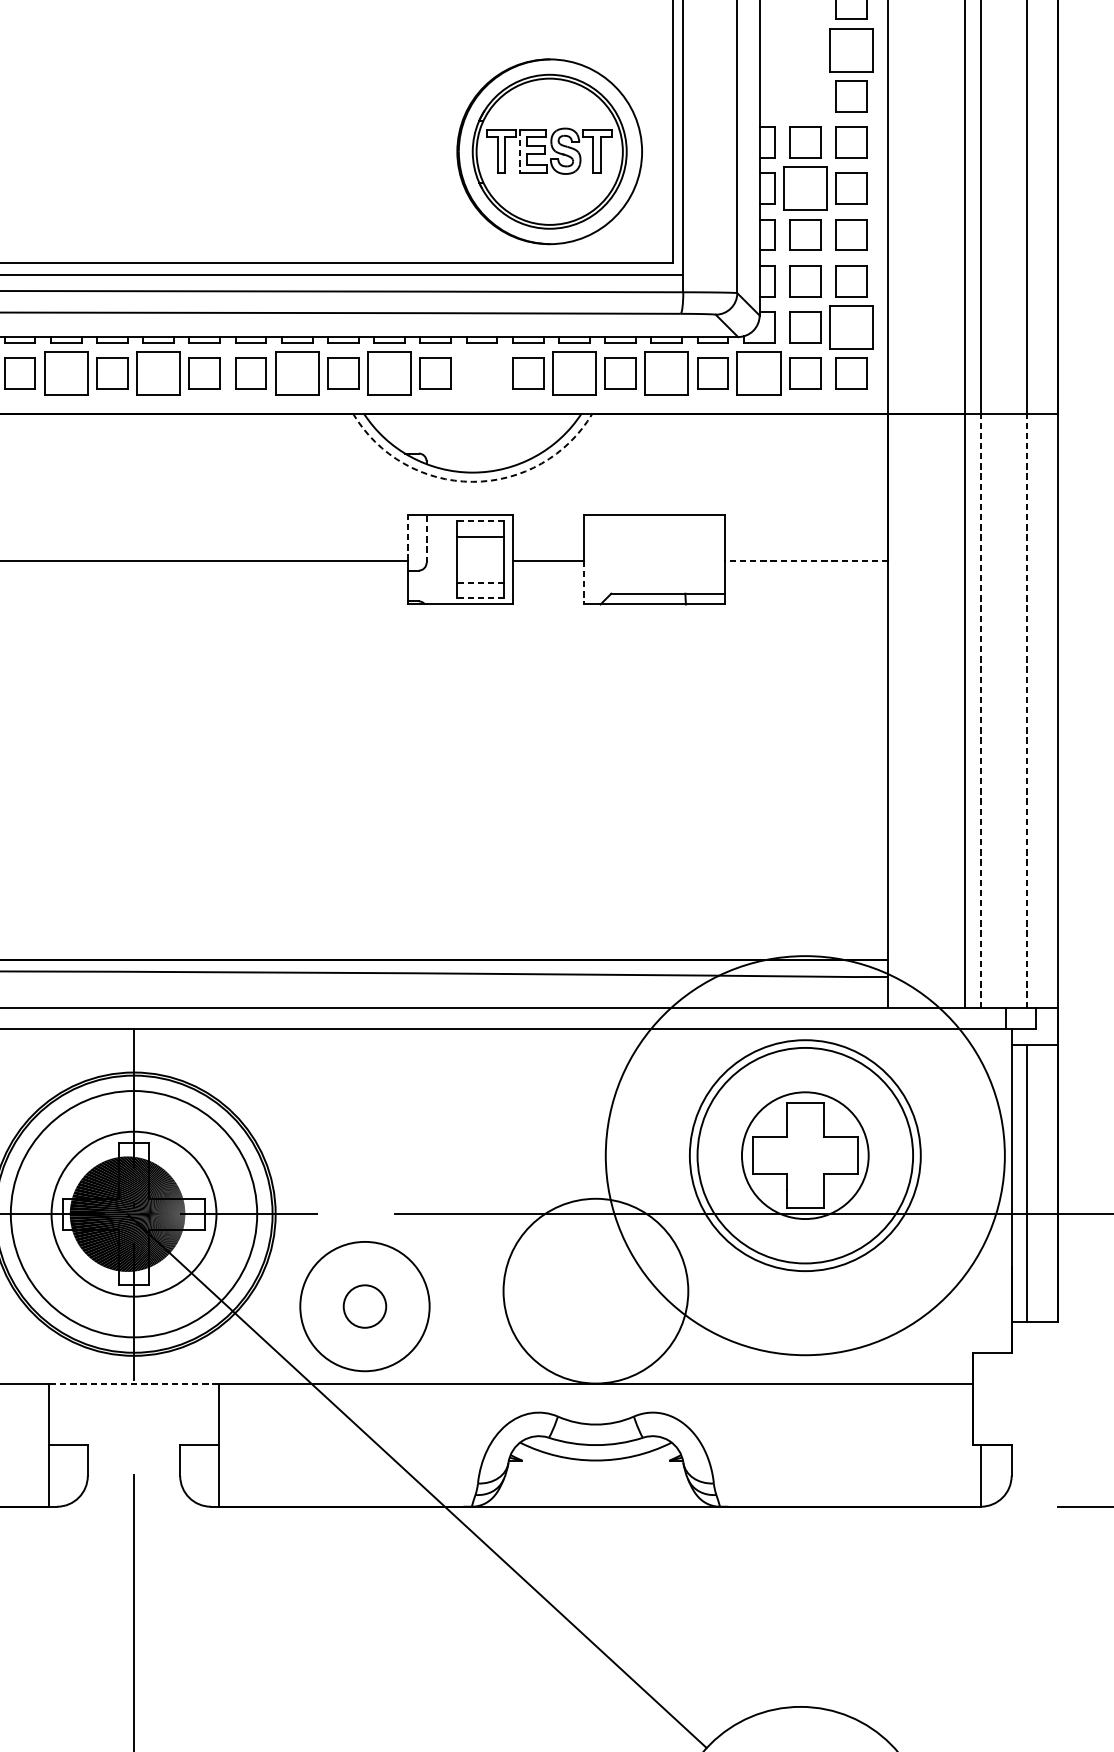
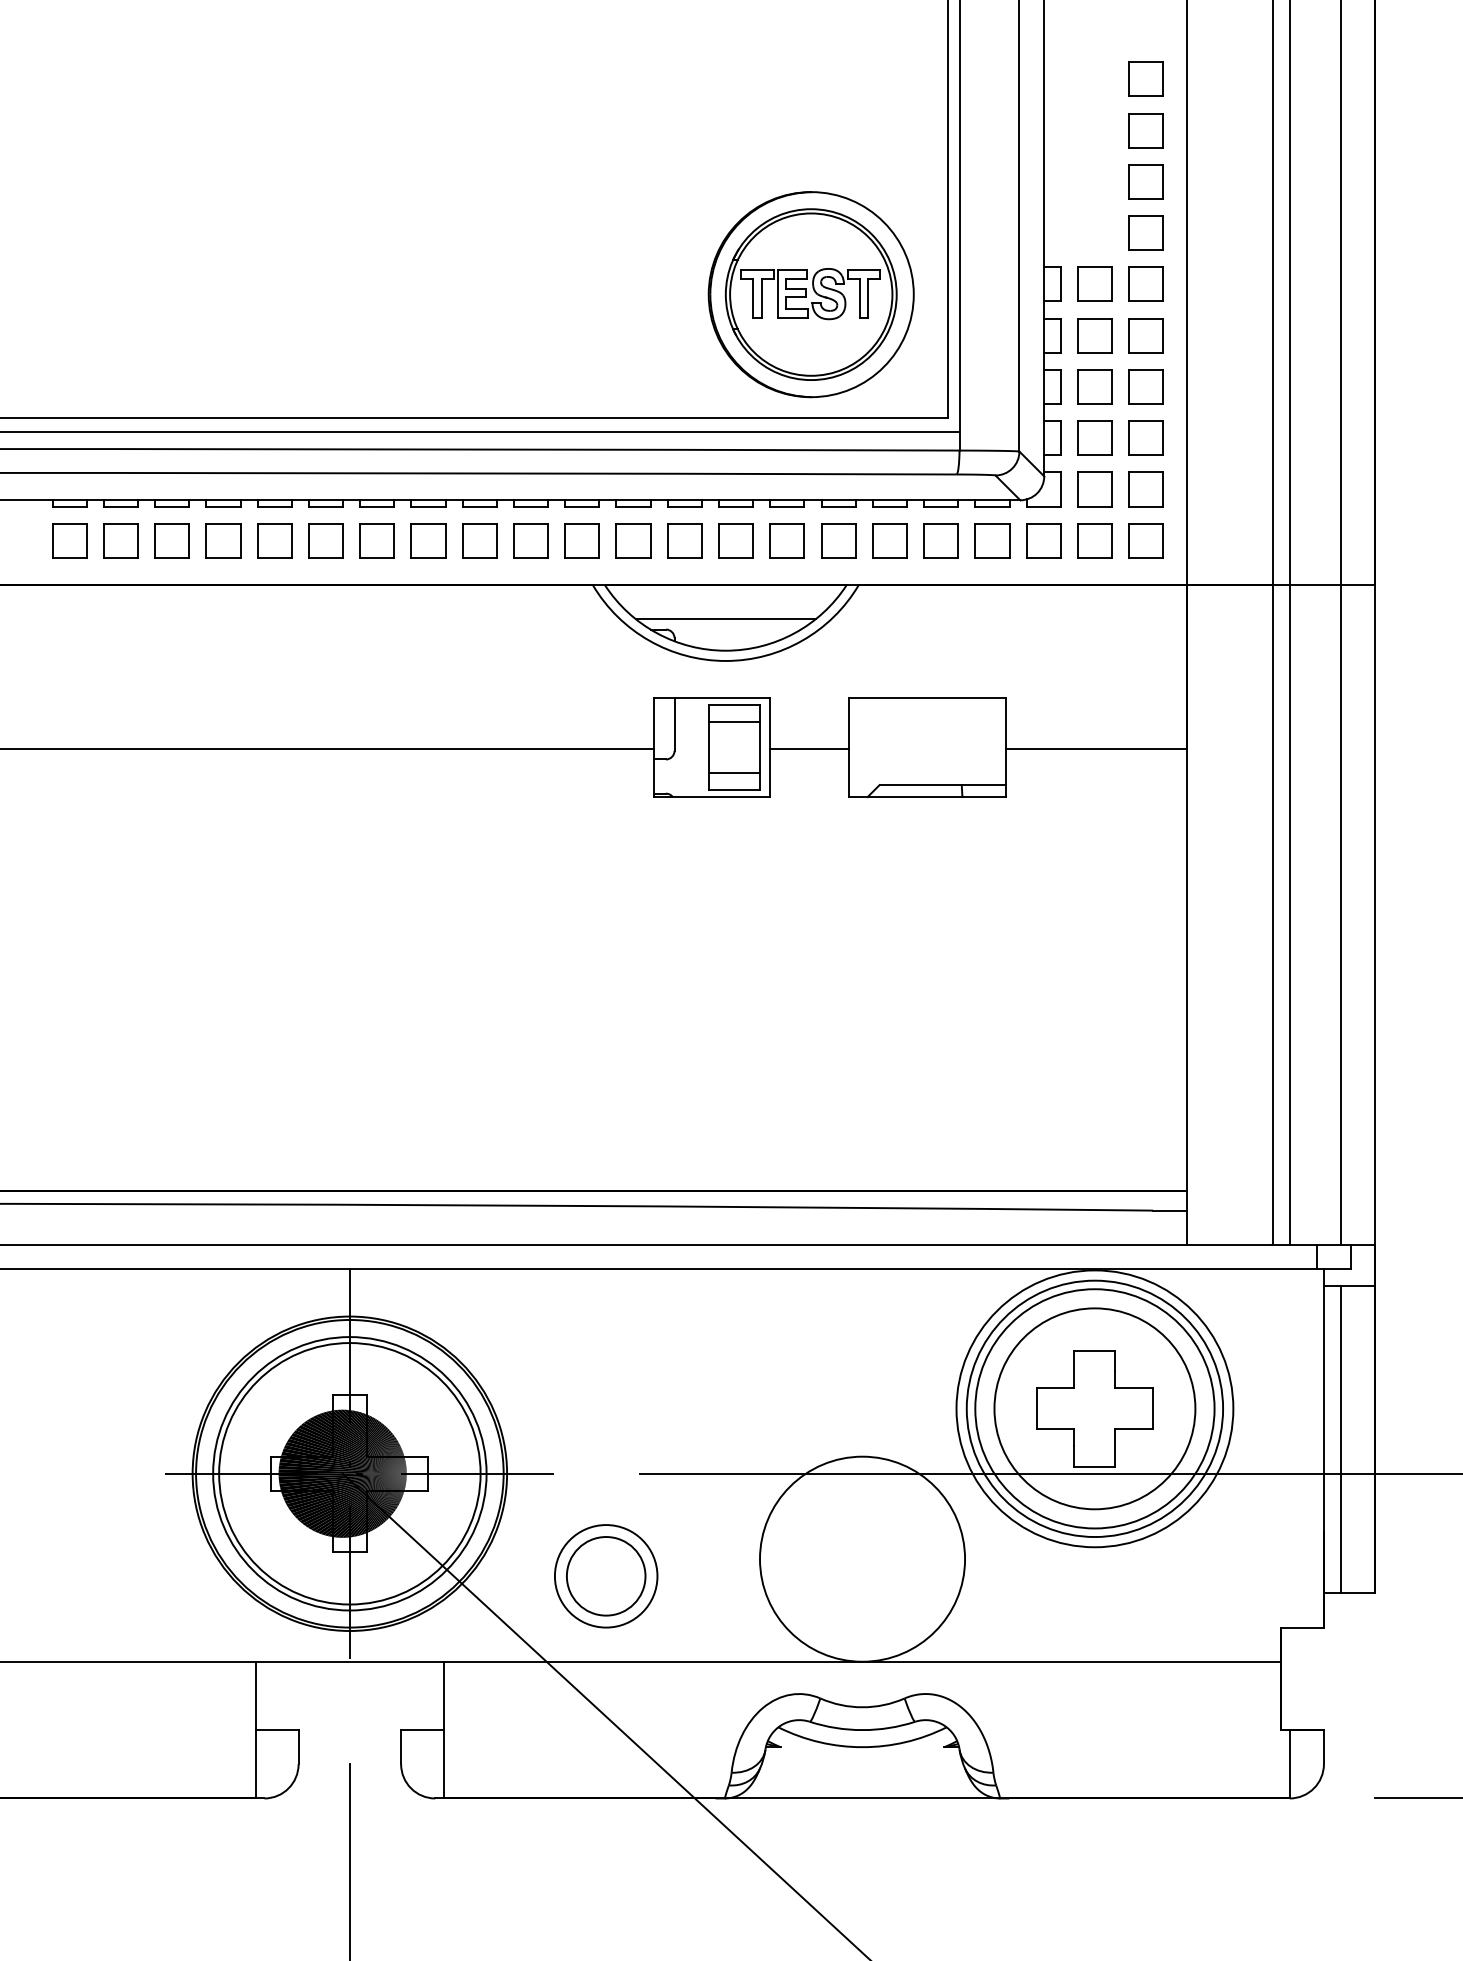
part: (850, 49) -> (1145, 181), size x0.71
line: (520, 151) -> (778, 294), dashed -> solid
part: (804, 188) -> (1094, 335), size x0.71
part: (850, 327) -> (1145, 489), size x0.71
part: (66, 373) -> (274, 540), size x0.71
part: (158, 373) -> (376, 540), size x0.71
part: (296, 373) -> (530, 540), size x0.71
part: (389, 373) -> (633, 540), size x0.71
part: (481, 373) -> (735, 540), added
part: (574, 373) -> (838, 540), size x0.71
part: (666, 373) -> (940, 540), size x0.71
part: (758, 373) -> (1043, 540), size x0.71
line: (472, 444) -> (725, 619), added
arc: (472, 481) -> (725, 660), dashed -> solid
line: (480, 521) -> (734, 704), dashed -> solid
line: (408, 537) -> (654, 722), dashed -> solid
line: (426, 538) -> (674, 723), dashed -> solid
line: (806, 560) -> (1096, 748), dashed -> solid
line: (480, 583) -> (734, 773), dashed -> solid
line: (583, 583) -> (848, 773), dashed -> solid
line: (480, 598) -> (734, 790), dashed -> solid
line: (980, 710) -> (1289, 914), dashed -> solid
line: (1027, 710) -> (1341, 914), dashed -> solid
circle: (804, 1155) -> (1094, 1408), size x0.62
circle: (804, 1155) -> (1094, 1408), size x1.43
circle: (133, 1213) -> (349, 1473), size x1.43
circle: (364, 1306) -> (605, 1576), size x0.71
circle: (364, 1306) -> (605, 1576), size x1.67
line: (133, 1383) -> (349, 1661), dashed -> solid

